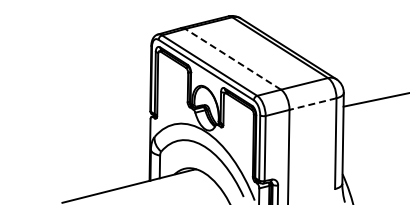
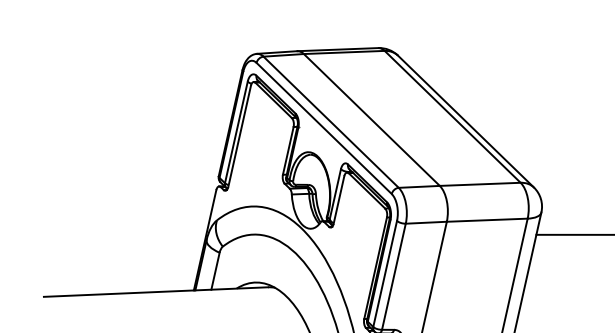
line: (233, 59) -> (372, 120), dashed -> solid
line: (312, 104) -> (486, 220), dashed -> solid

